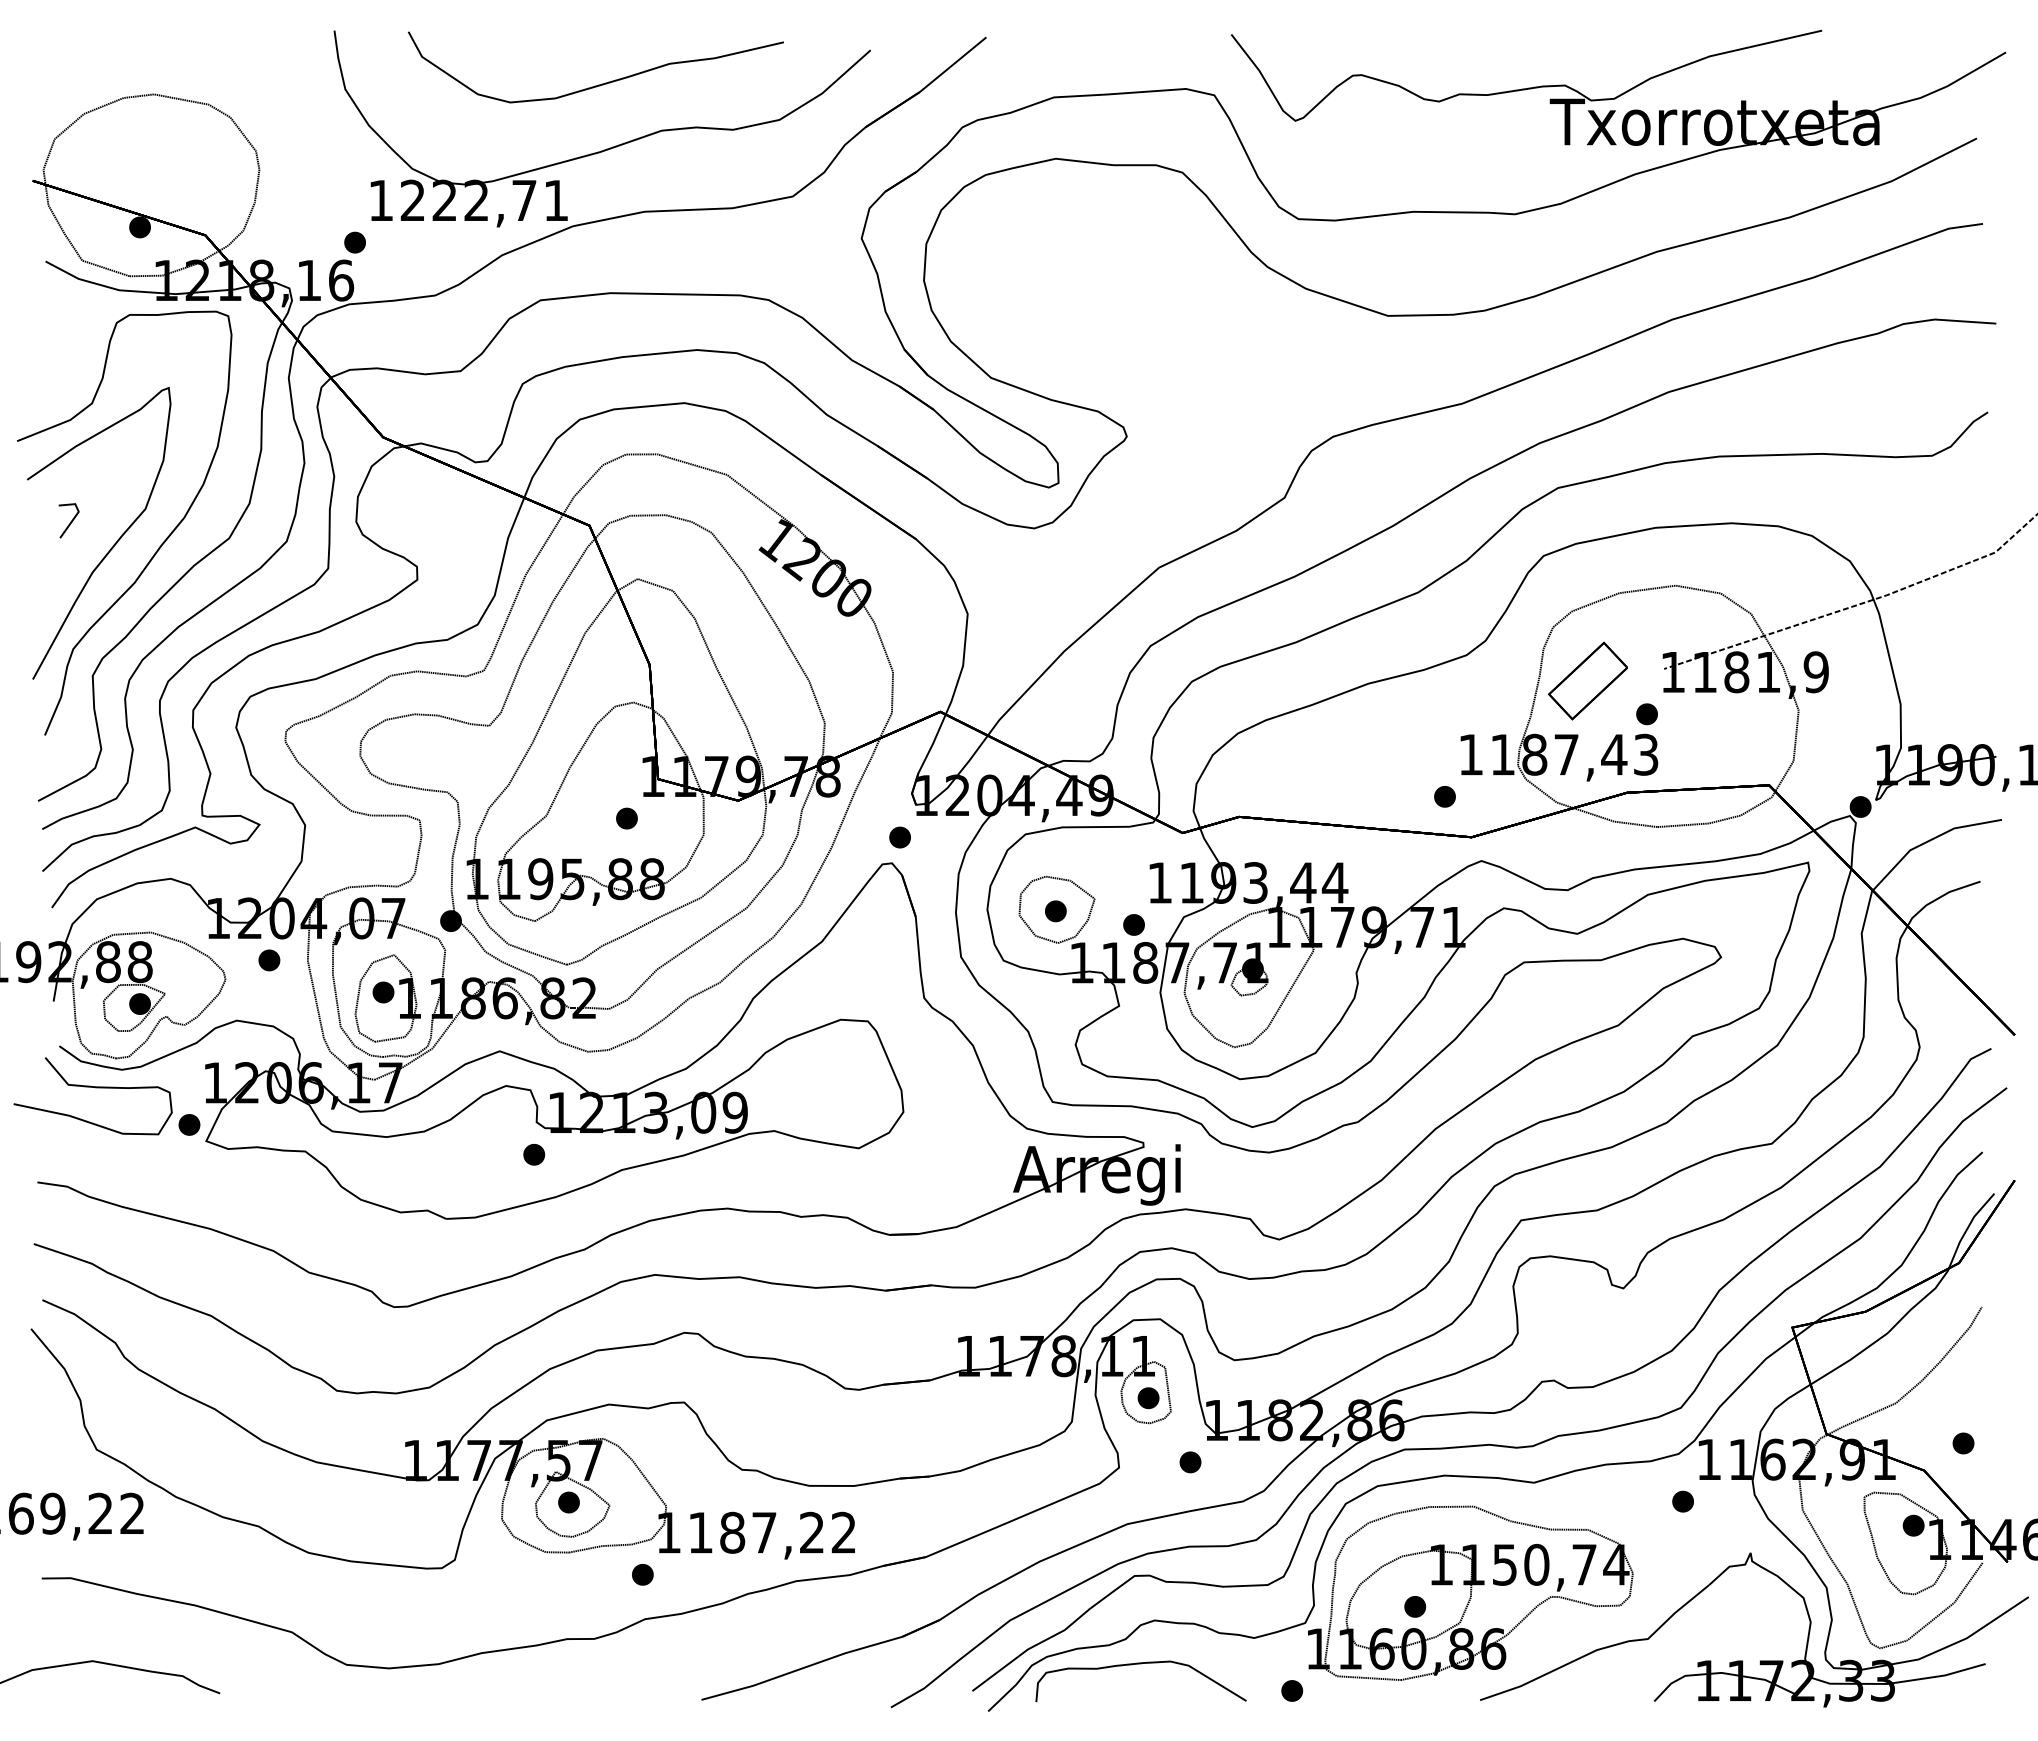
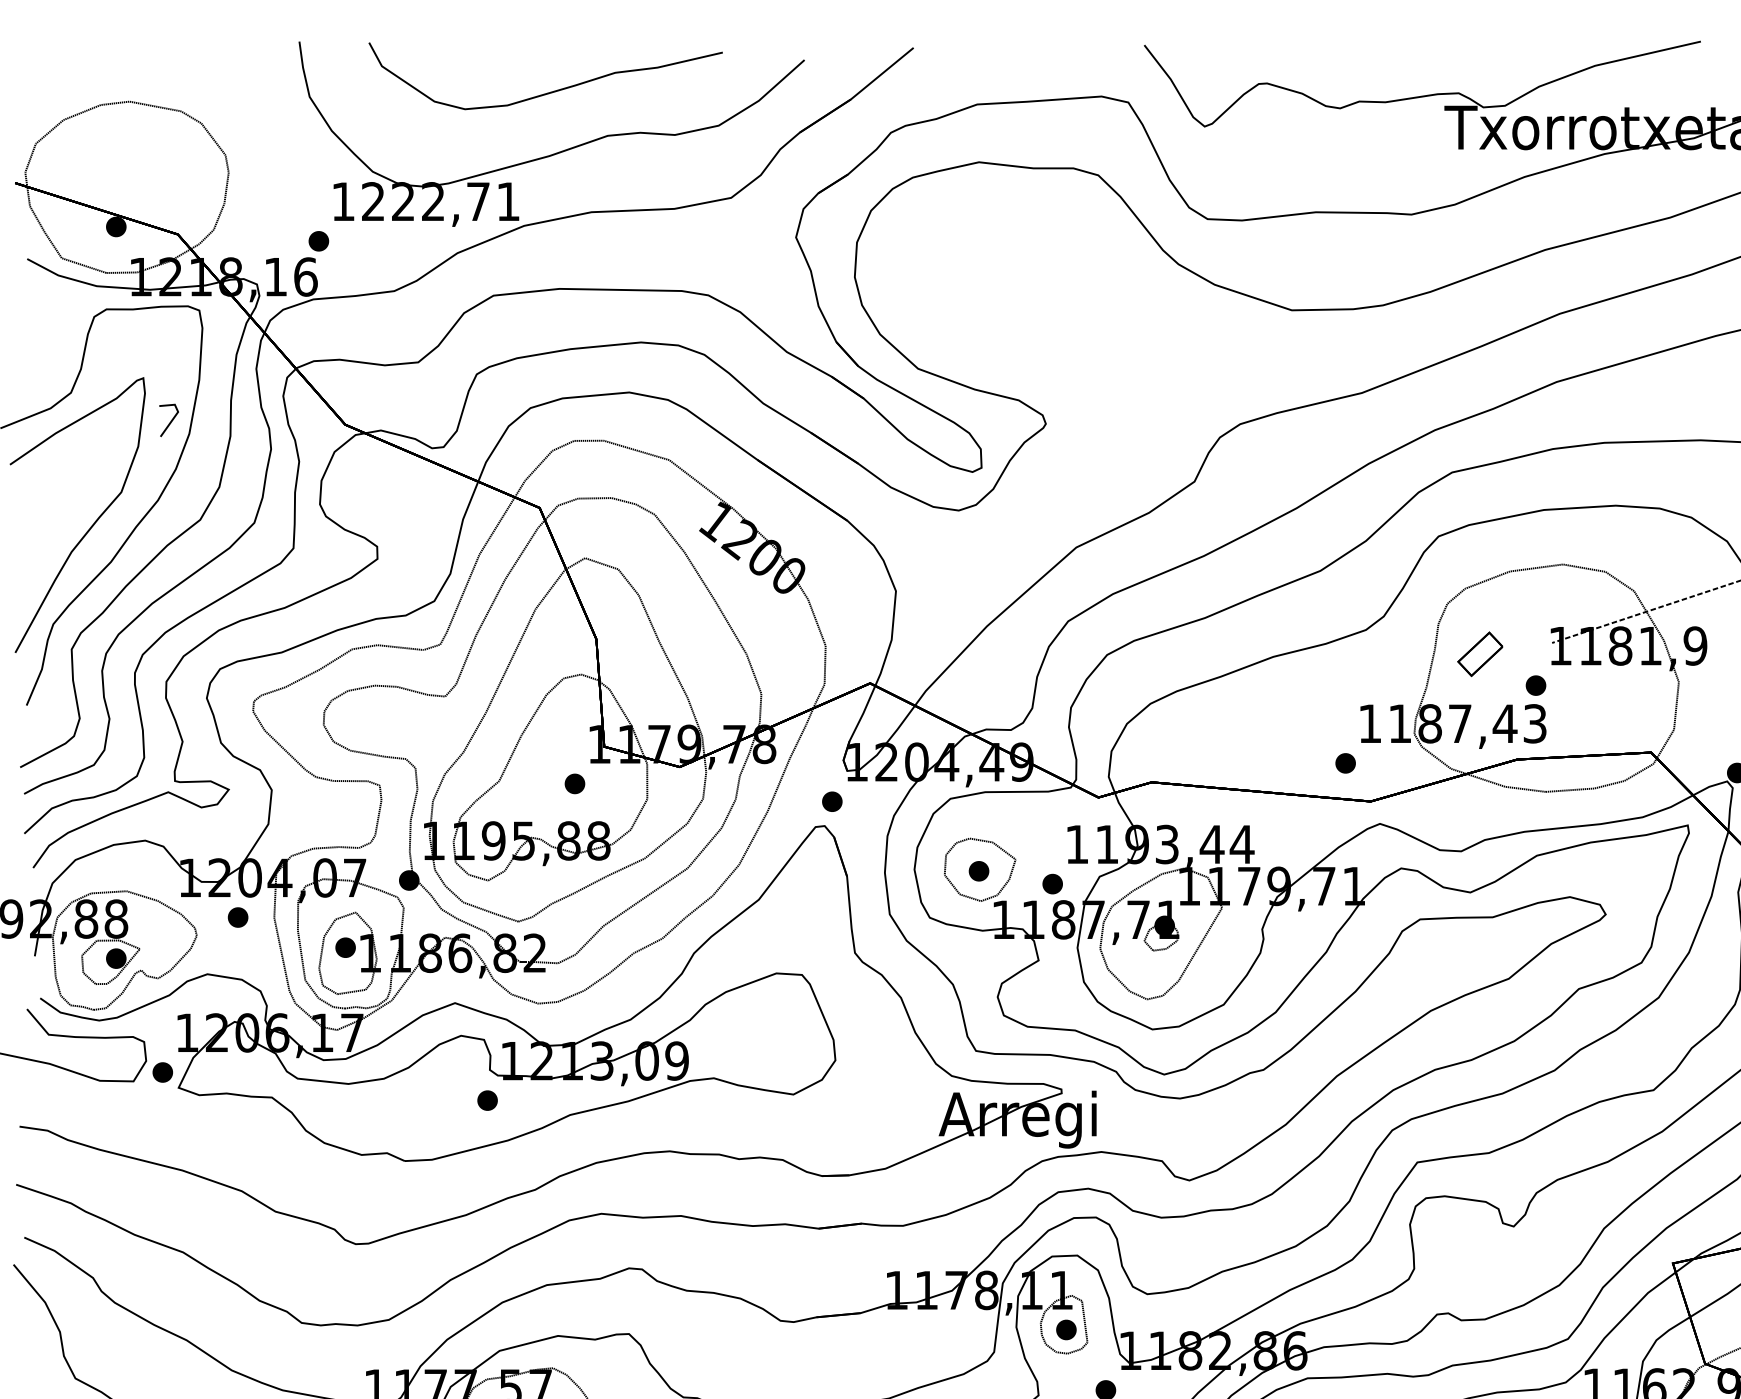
line: (70, 521) -> (170, 421), moved
part: (1587, 680) -> (1479, 653), size x0.6

